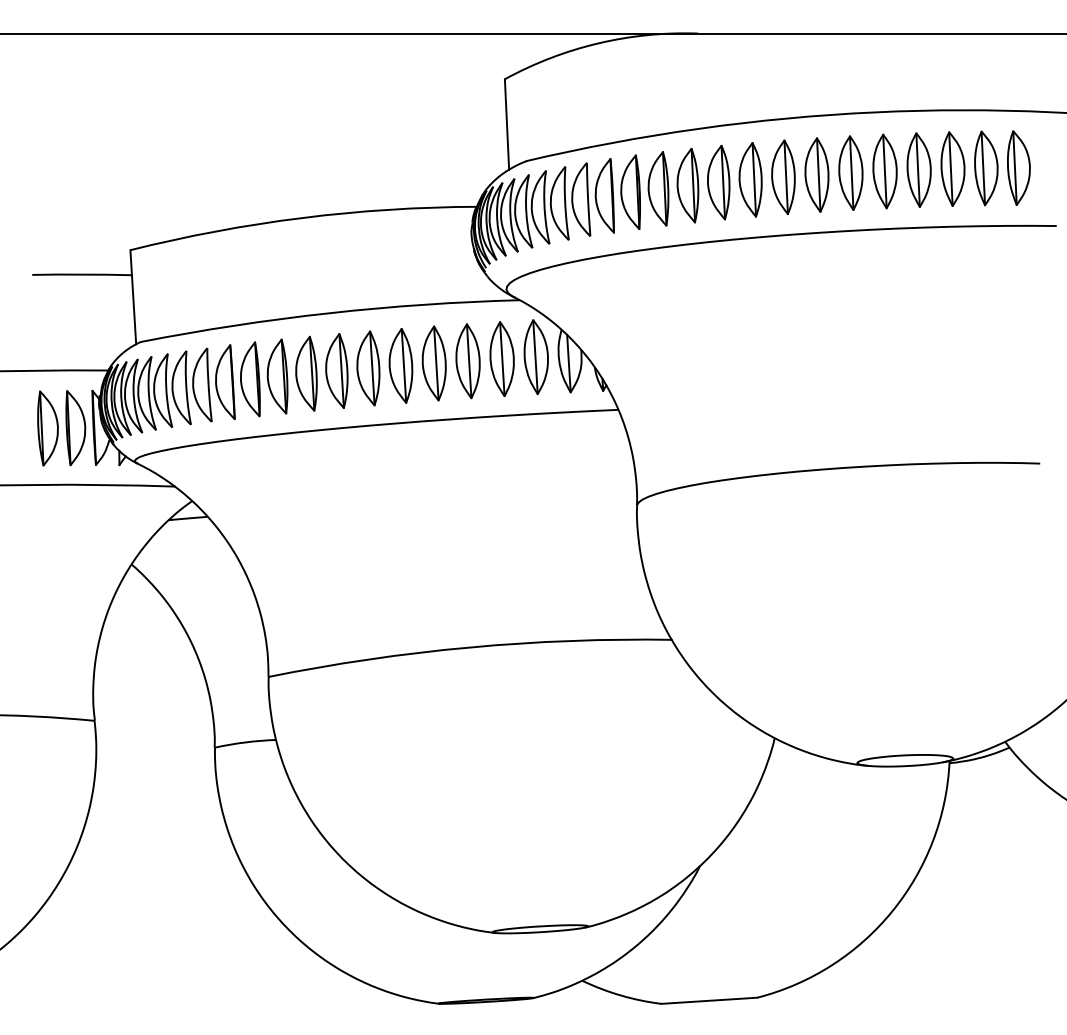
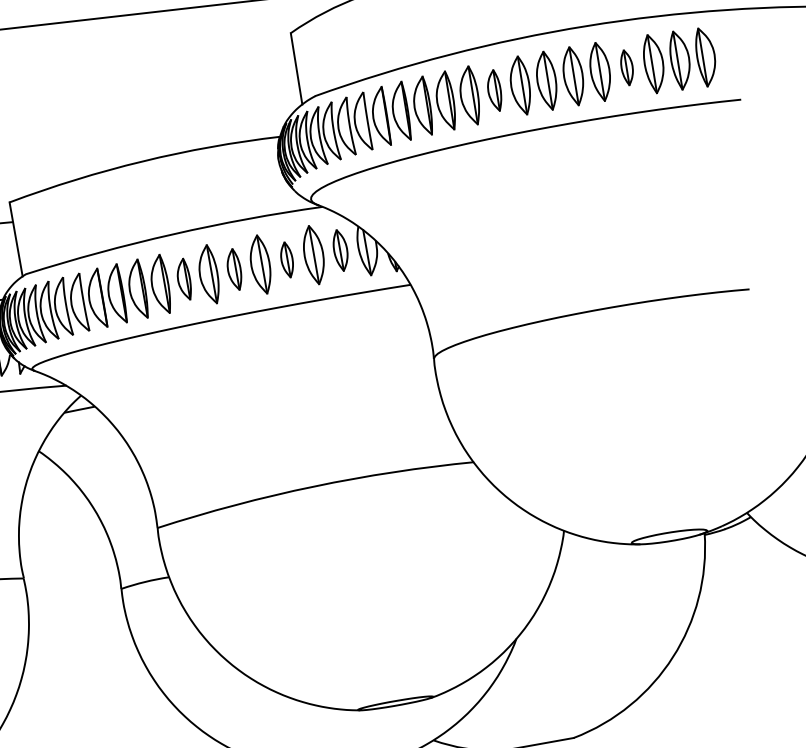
part: (918, 169) -> (626, 67), size x0.6
part: (750, 179) -> (494, 90), size x0.7
part: (535, 356) -> (340, 250), size x0.7
part: (467, 361) -> (286, 260), size x0.6
part: (400, 365) -> (233, 269), size x0.7
part: (336, 370) -> (183, 279), size x0.7

